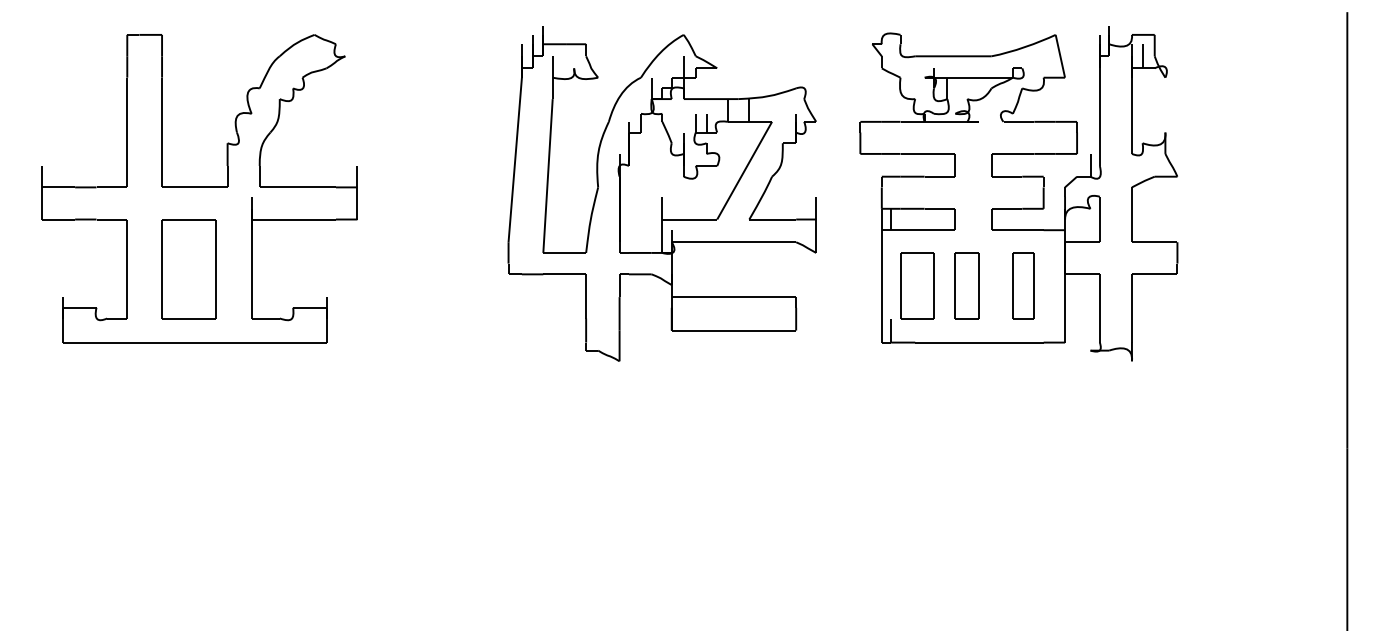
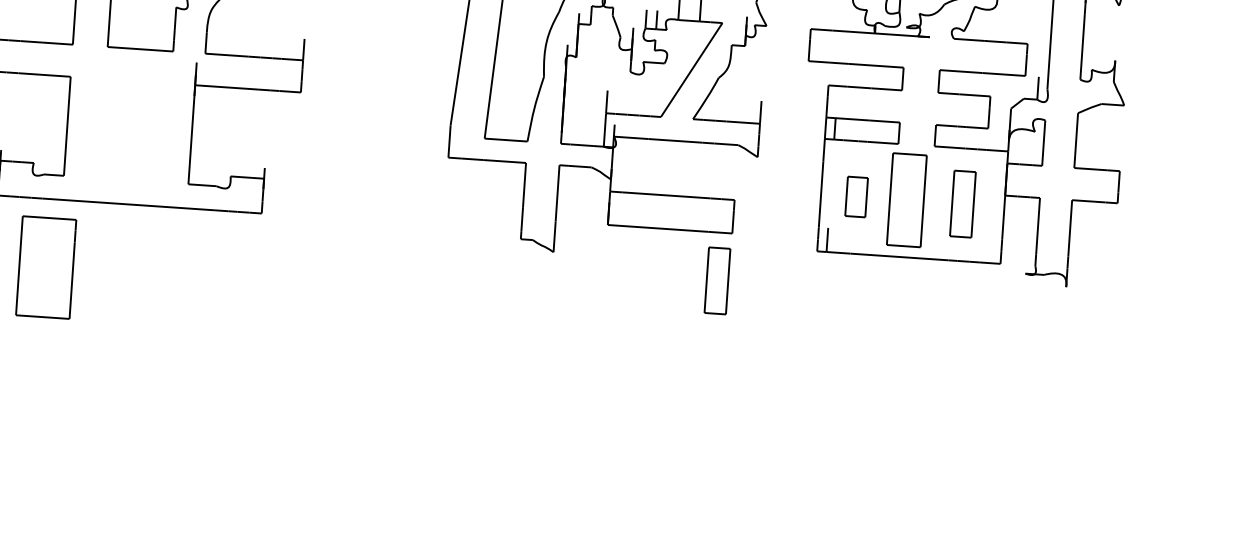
part: (188, 269) -> (45, 268), moved
part: (917, 285) -> (856, 196), size x0.6
part: (966, 285) -> (905, 200), size x1.4
part: (784, 378) -> (717, 280), added

